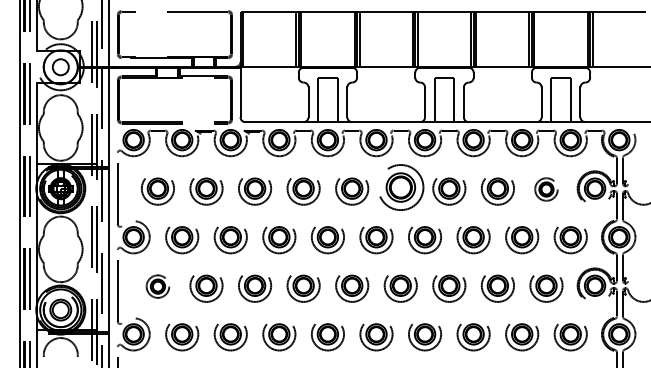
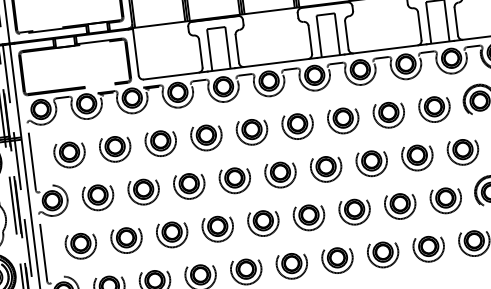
part: (400, 191) -> (297, 126), size x0.71
part: (546, 191) -> (434, 109), size x1.43
part: (157, 288) -> (80, 246), size x1.43

